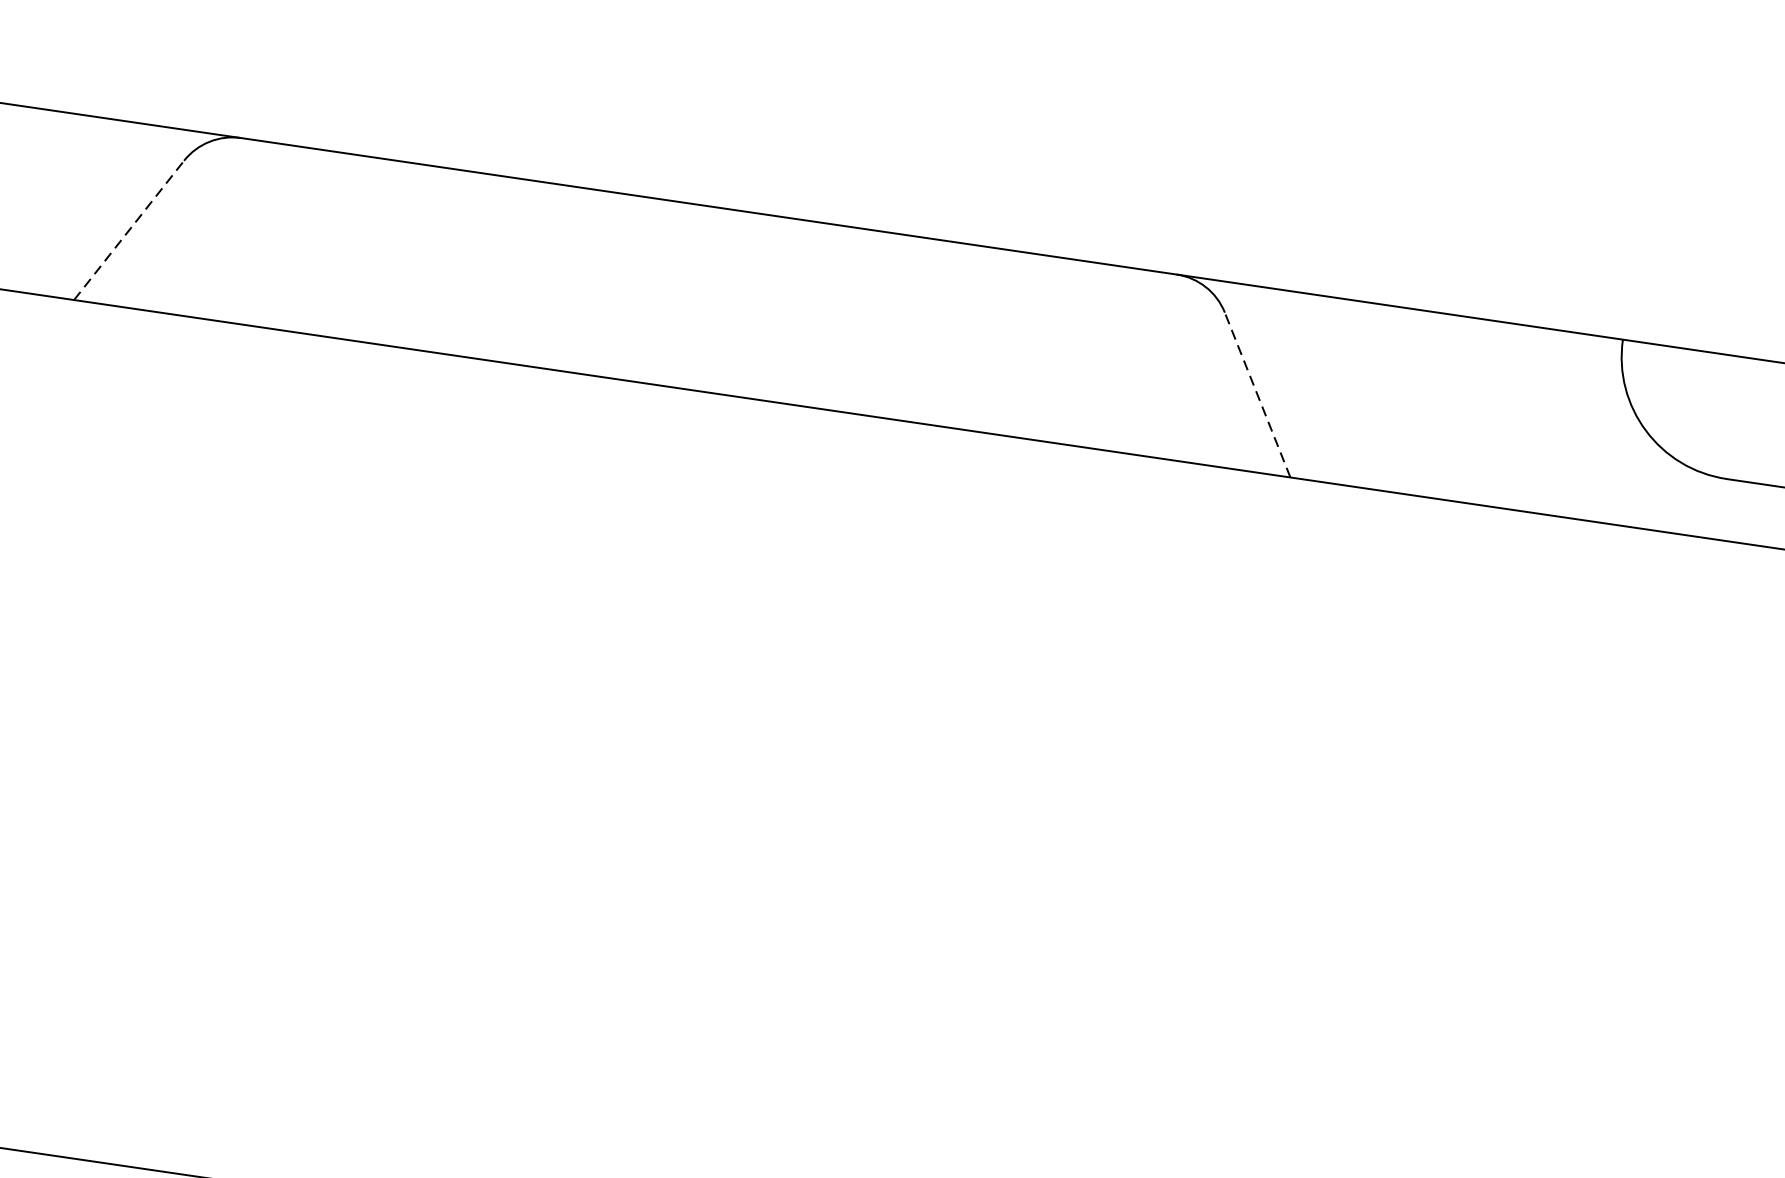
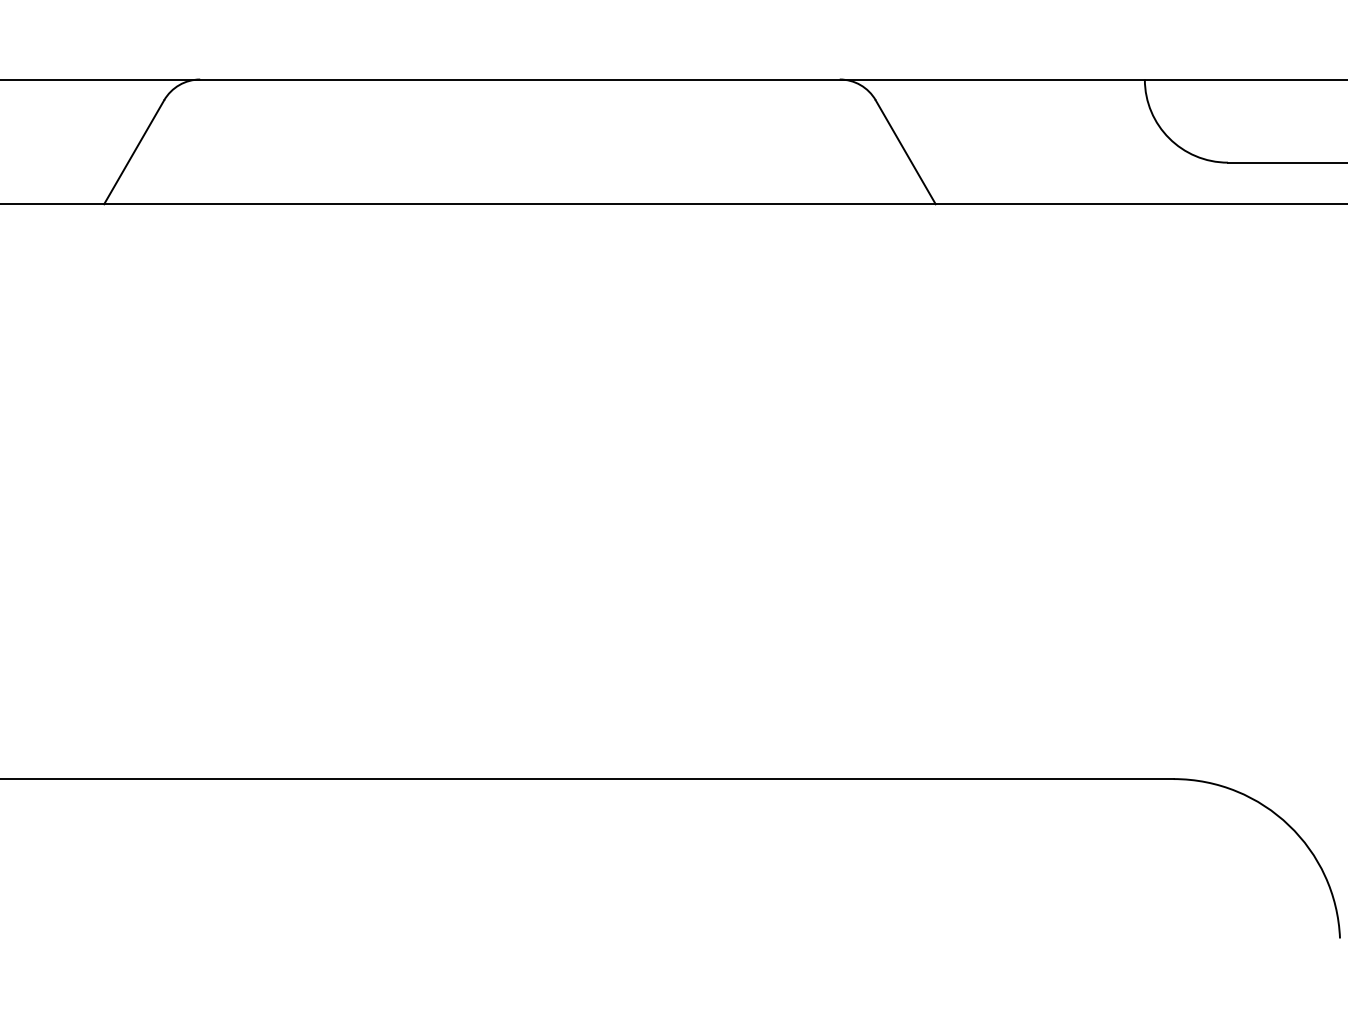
line: (129, 229) -> (134, 151), dashed -> solid
line: (1257, 393) -> (905, 151), dashed -> solid

